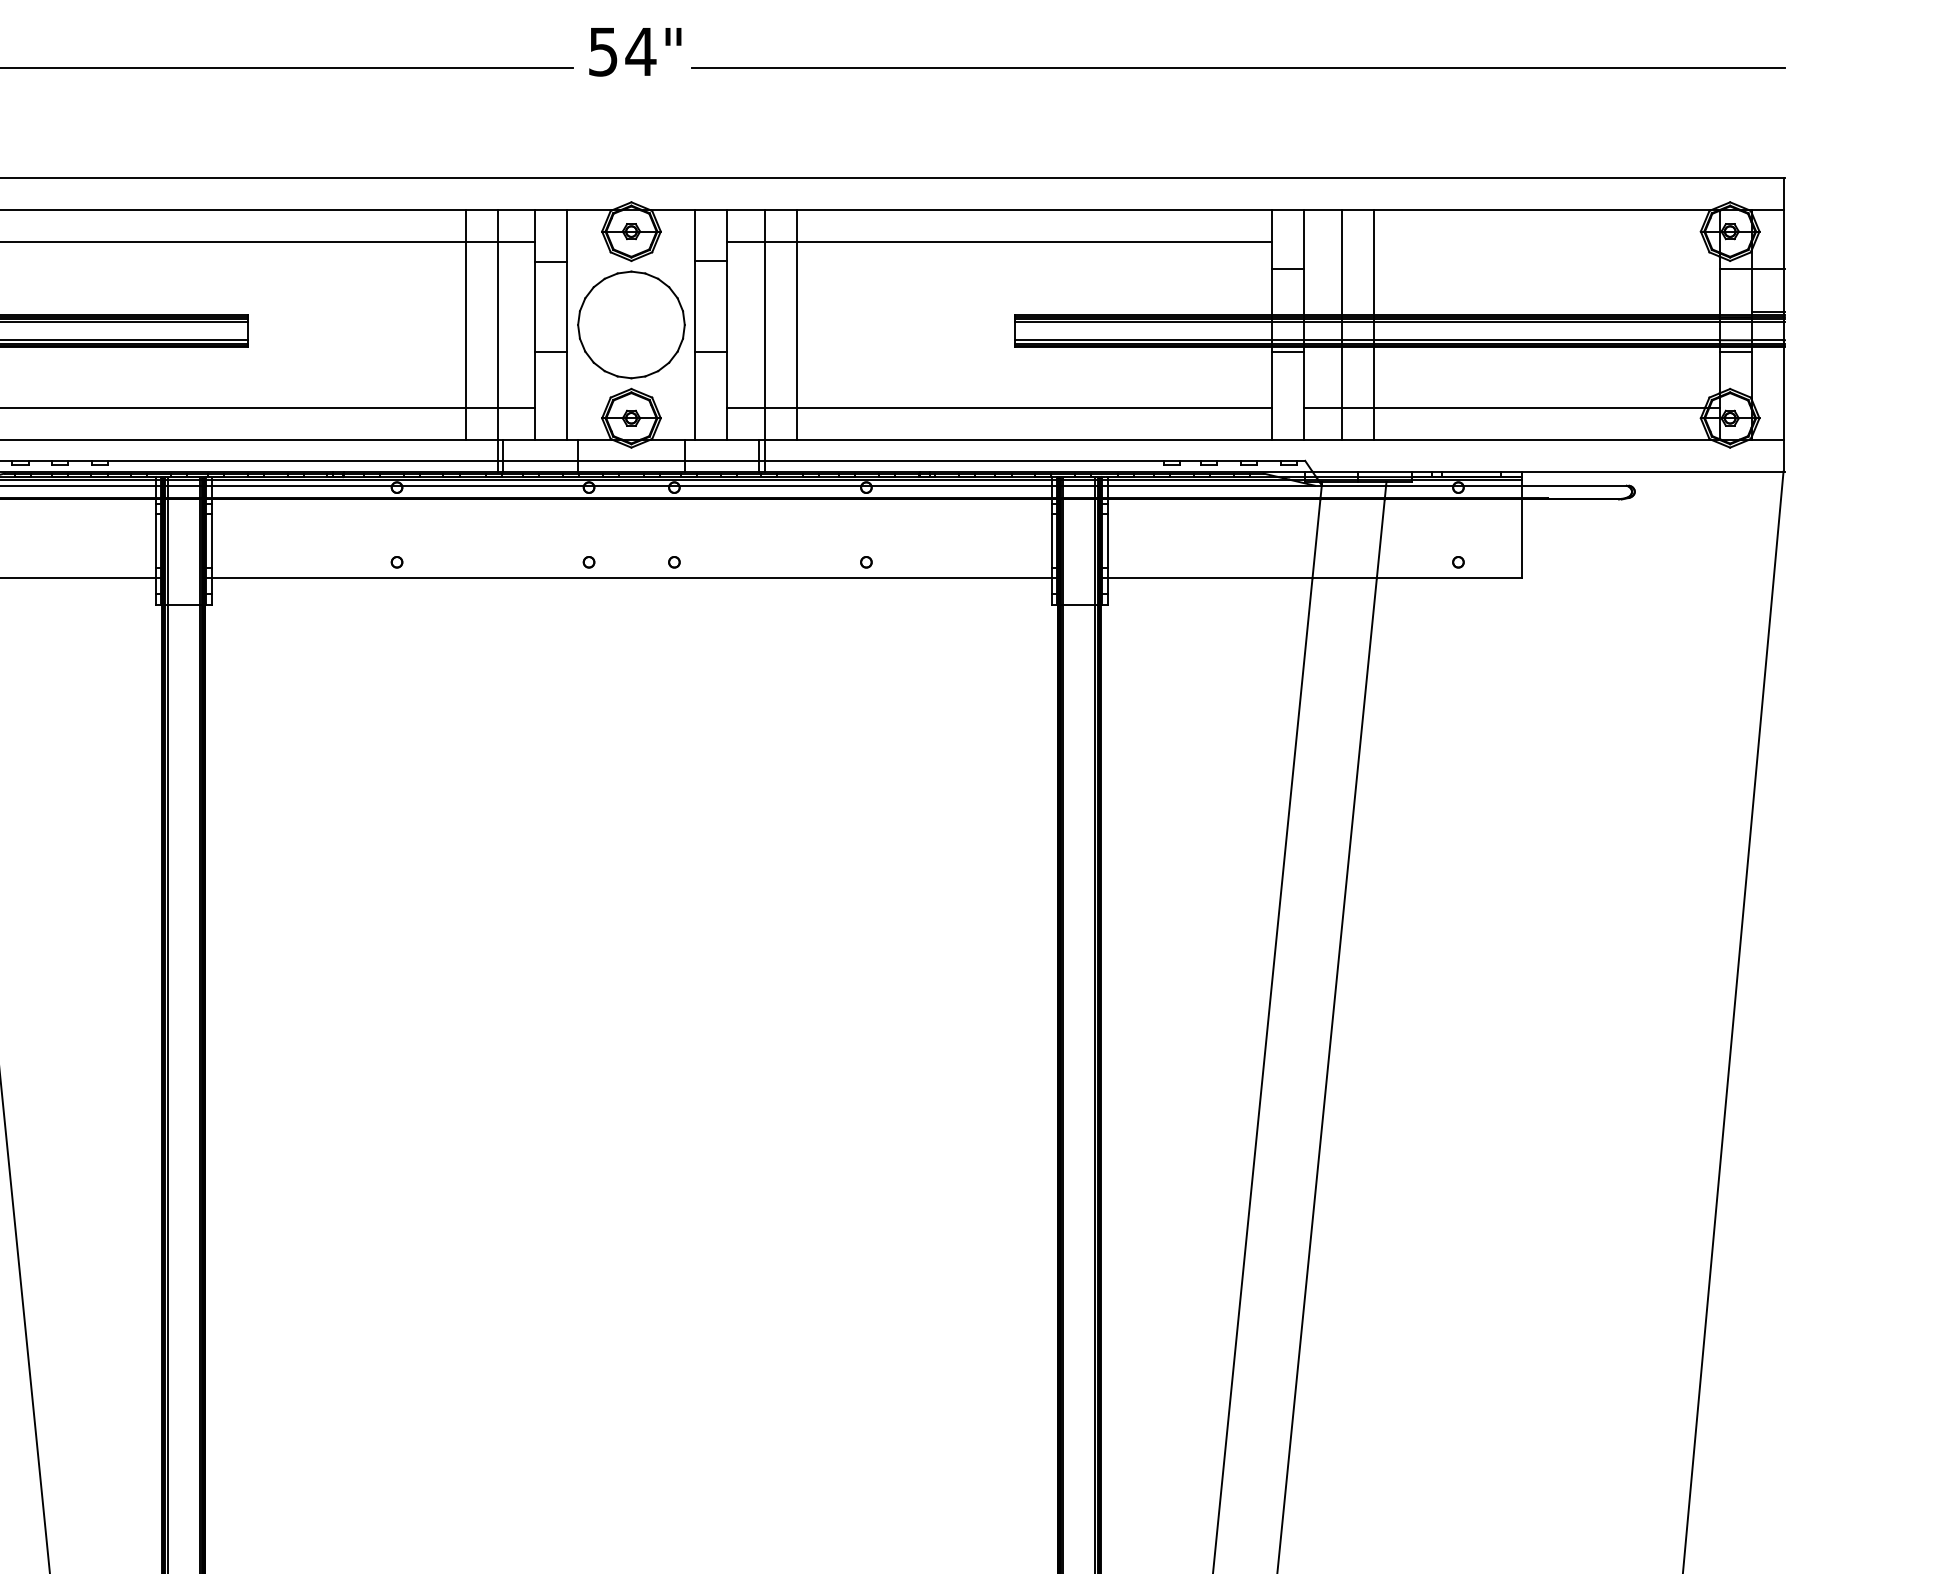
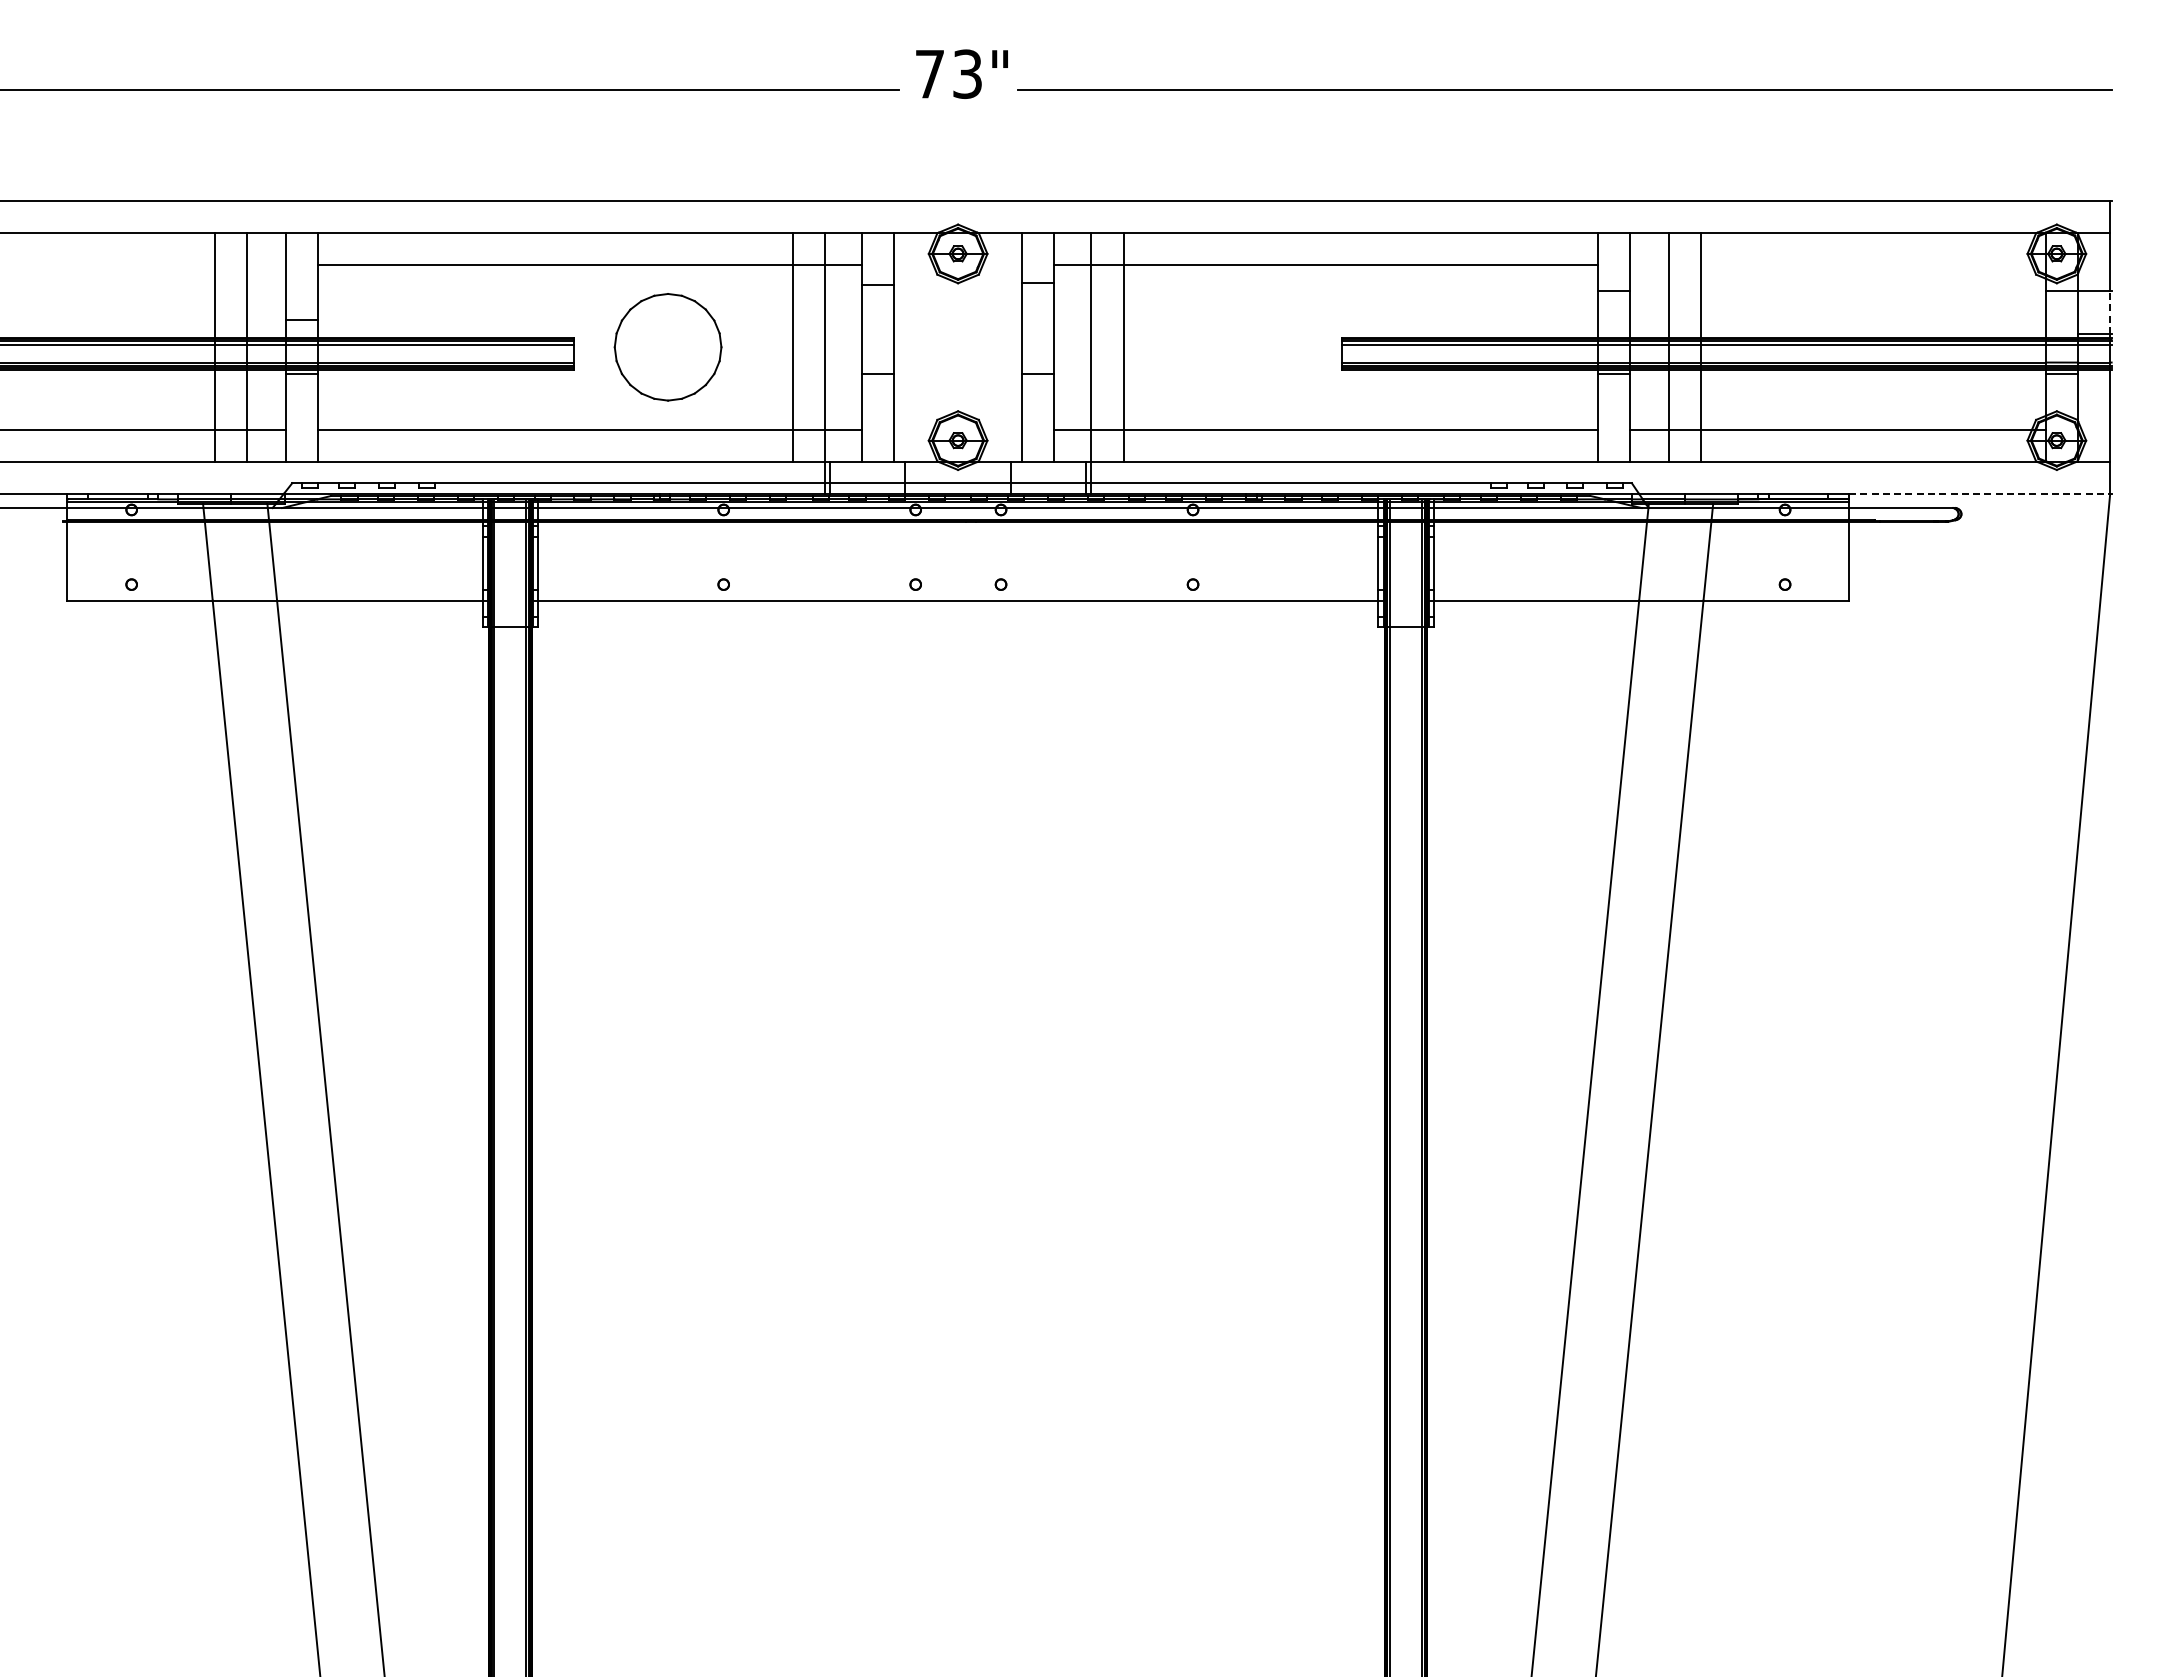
text: (622, 51) -> (949, 73), 54" -> 73"
line: (1783, 290) -> (2110, 312), solid -> dashed
part: (630, 325) -> (667, 347), moved
line: (1652, 472) -> (1979, 494), solid -> dashed

